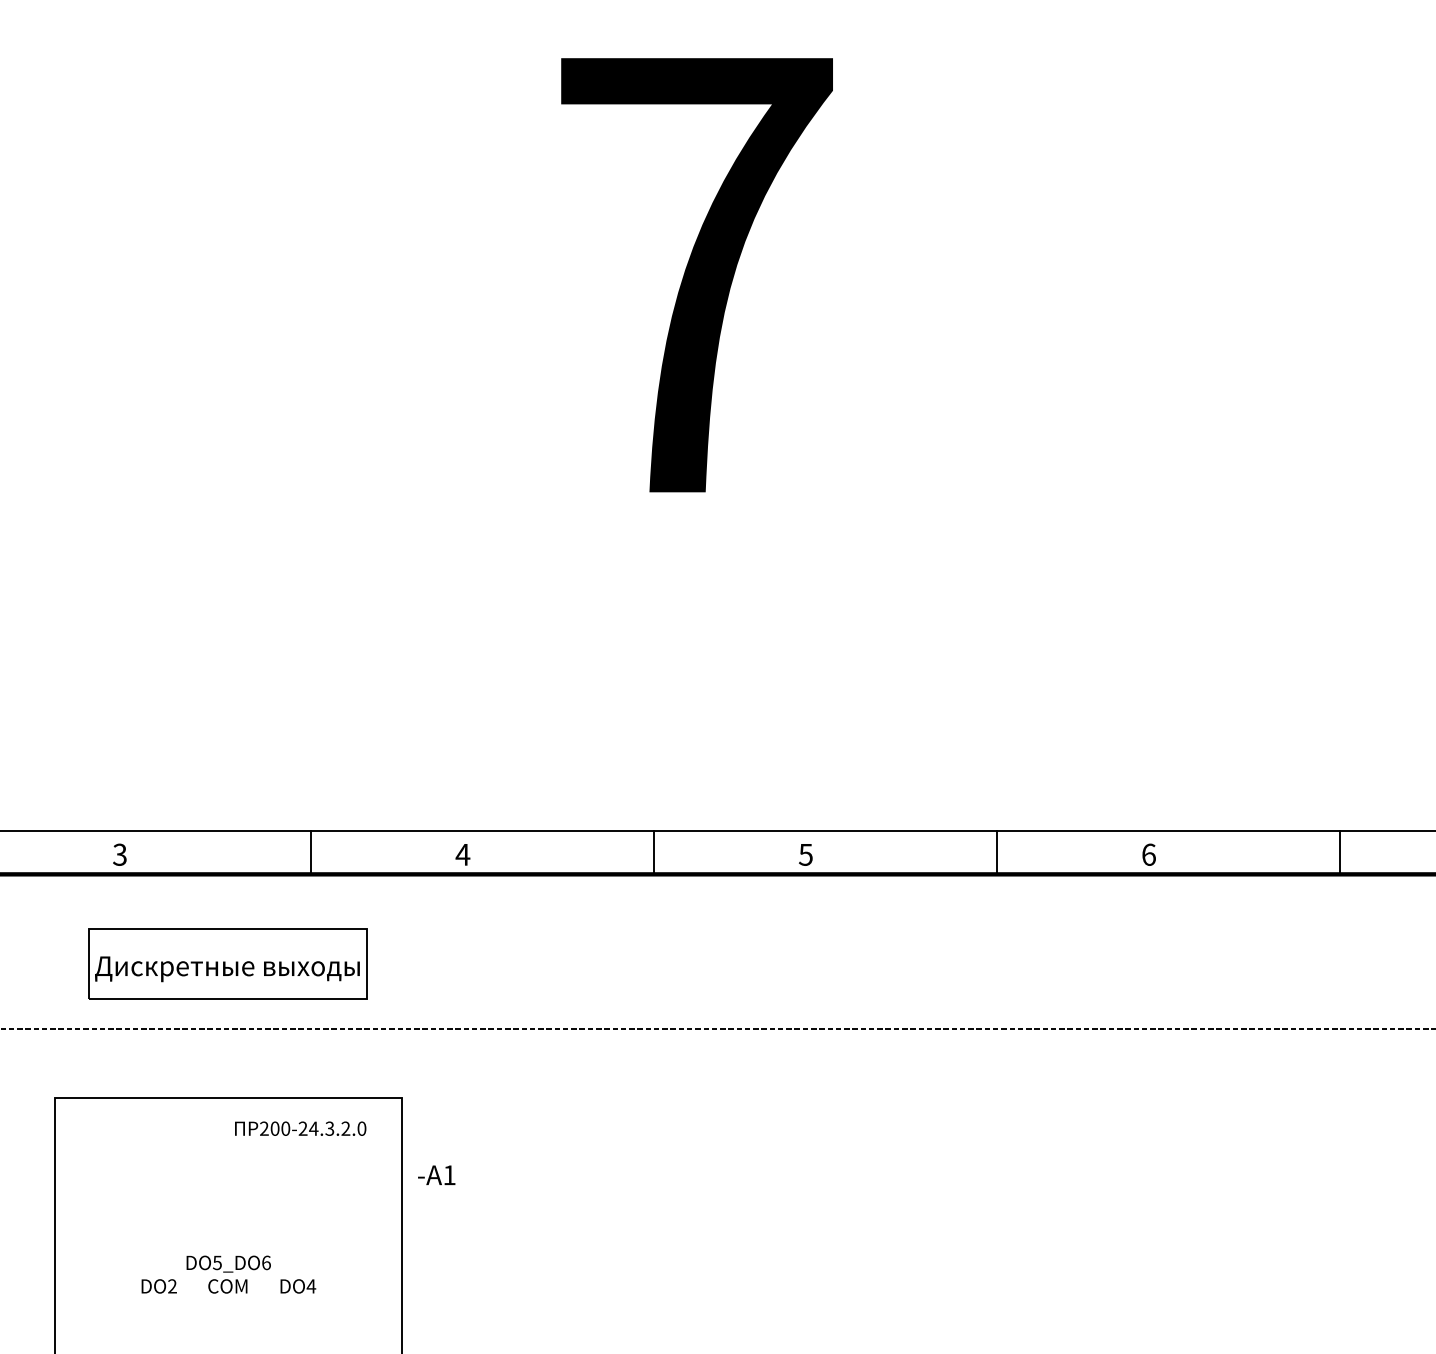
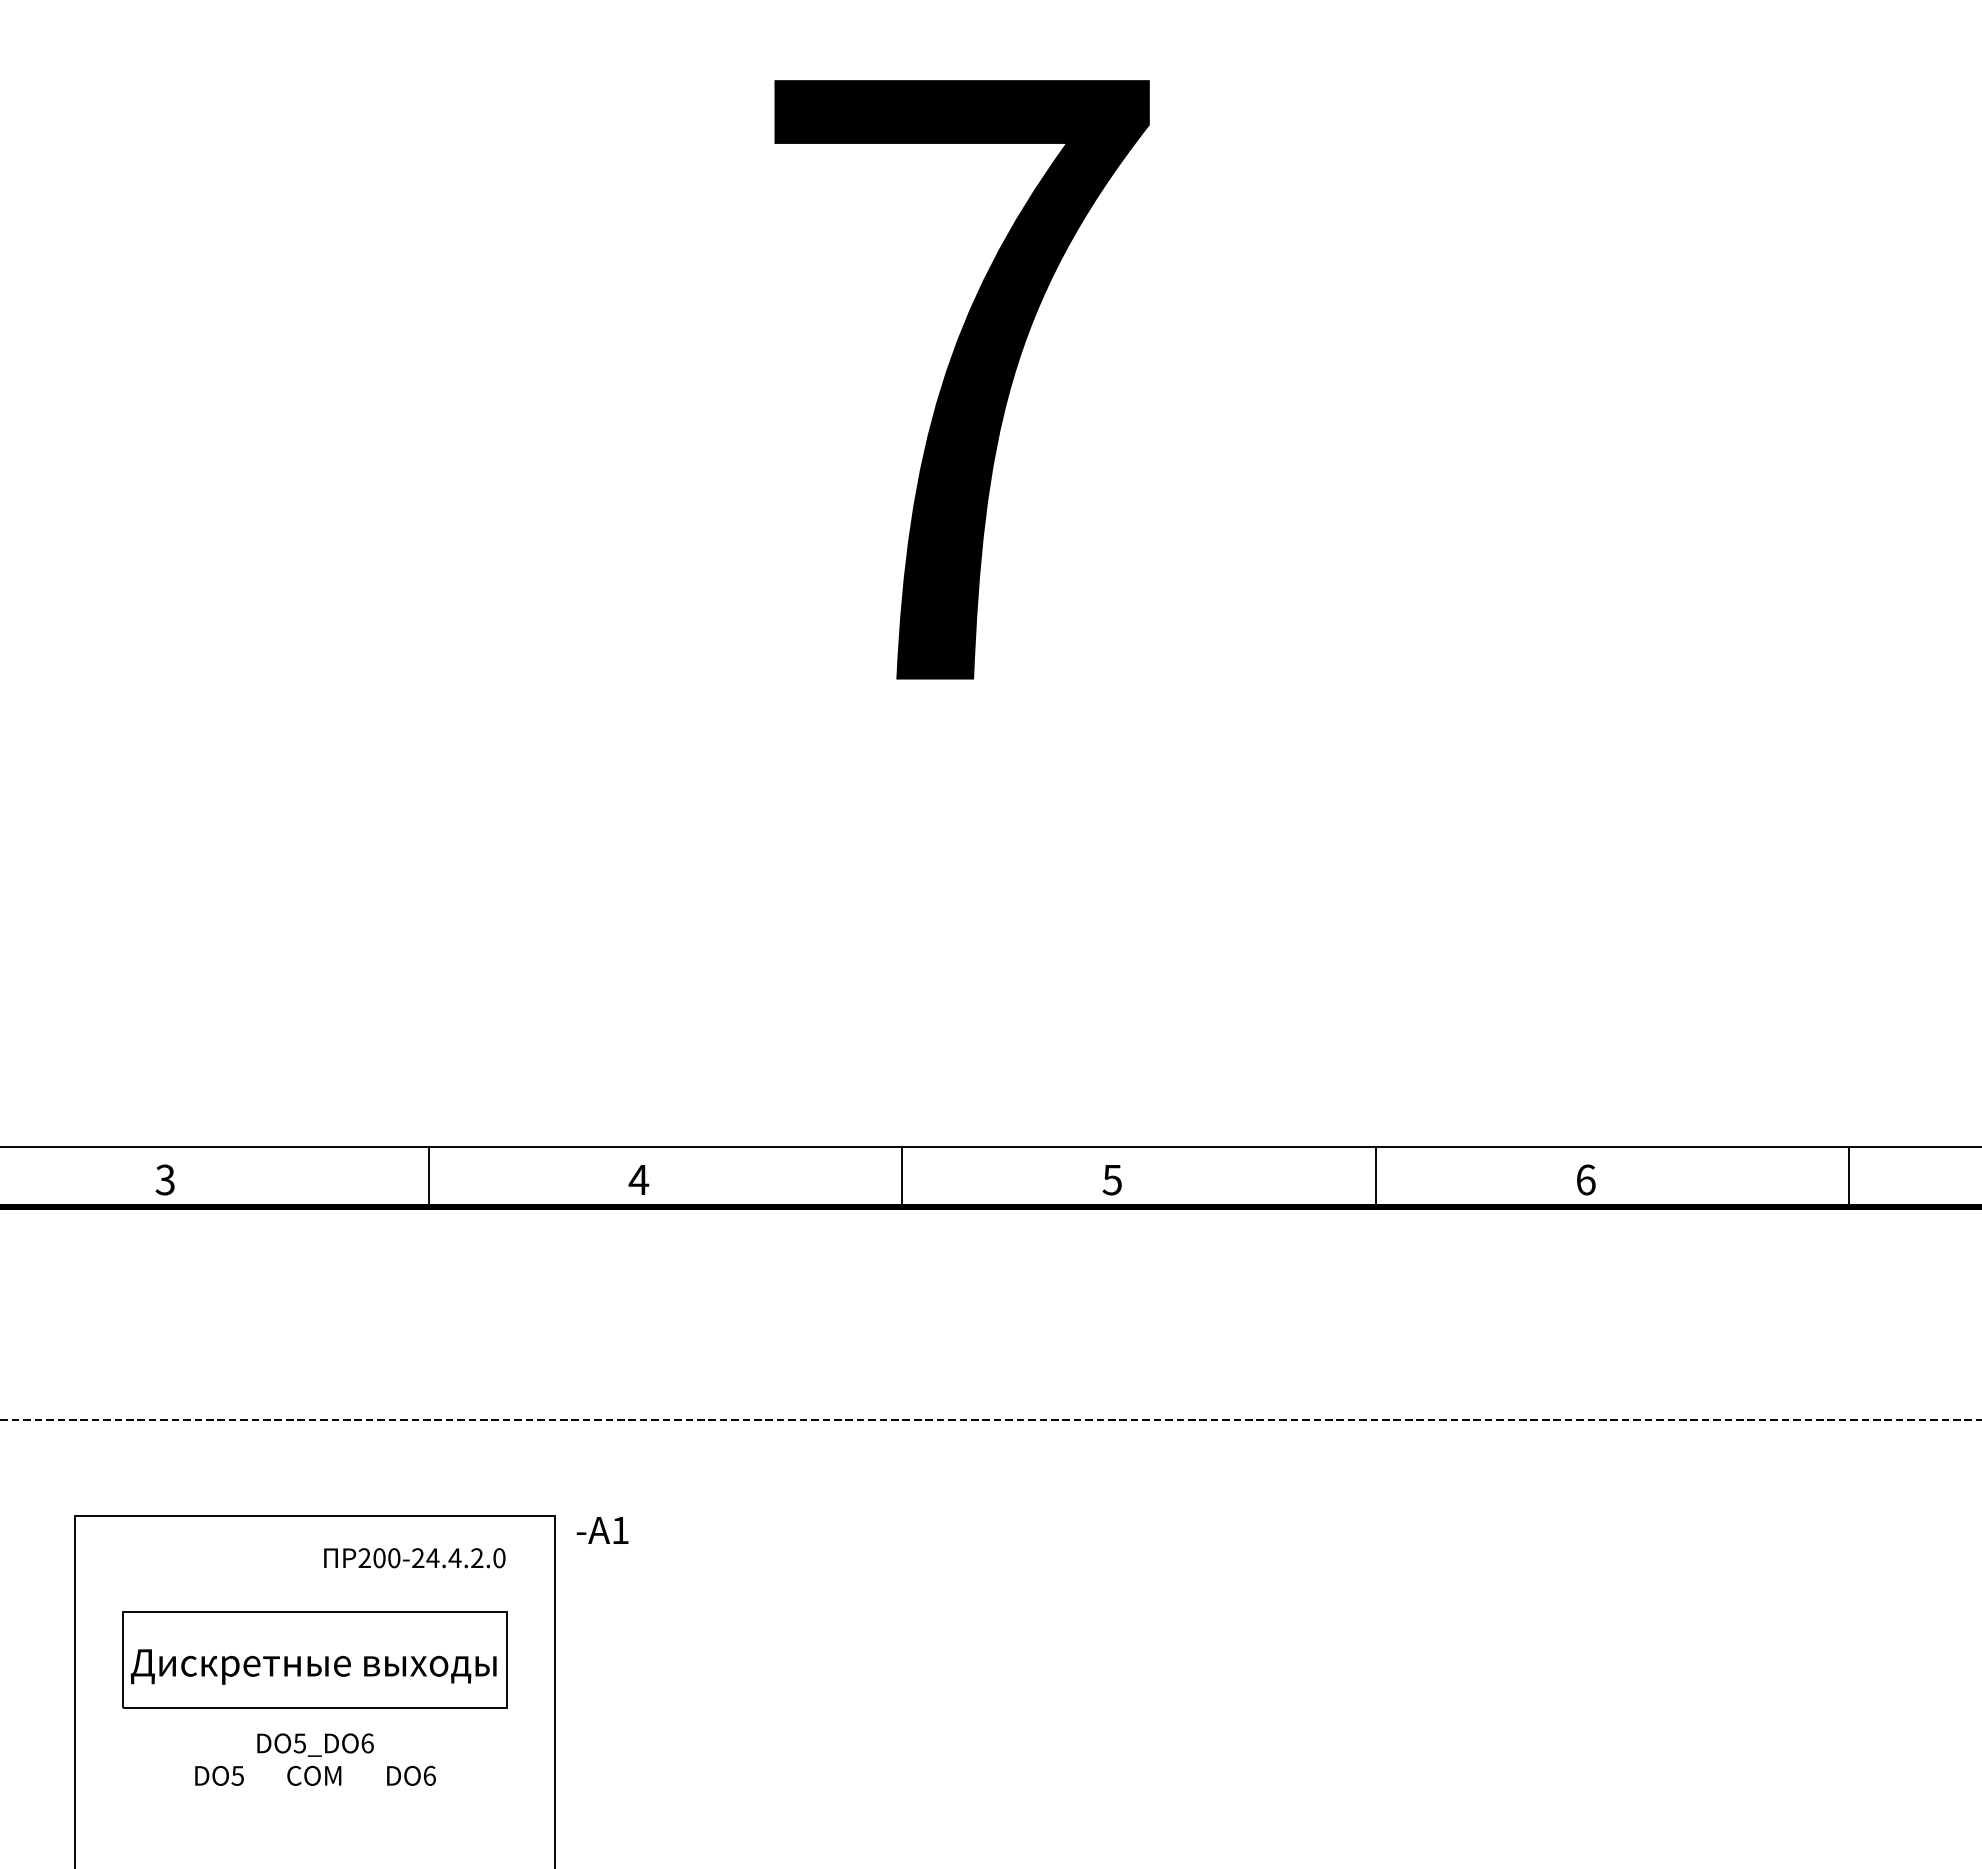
part: (228, 963) -> (314, 1659), moved
text: (329, 1128) -> (454, 1558), 200-24.3.2.0 -> 200-24.4.2.0
text: (436, 1175) -> (602, 1530), moved
text: (172, 1286) -> (237, 1775), DO2 -> DO5
text: (311, 1286) -> (429, 1775), DO4 -> DO6

